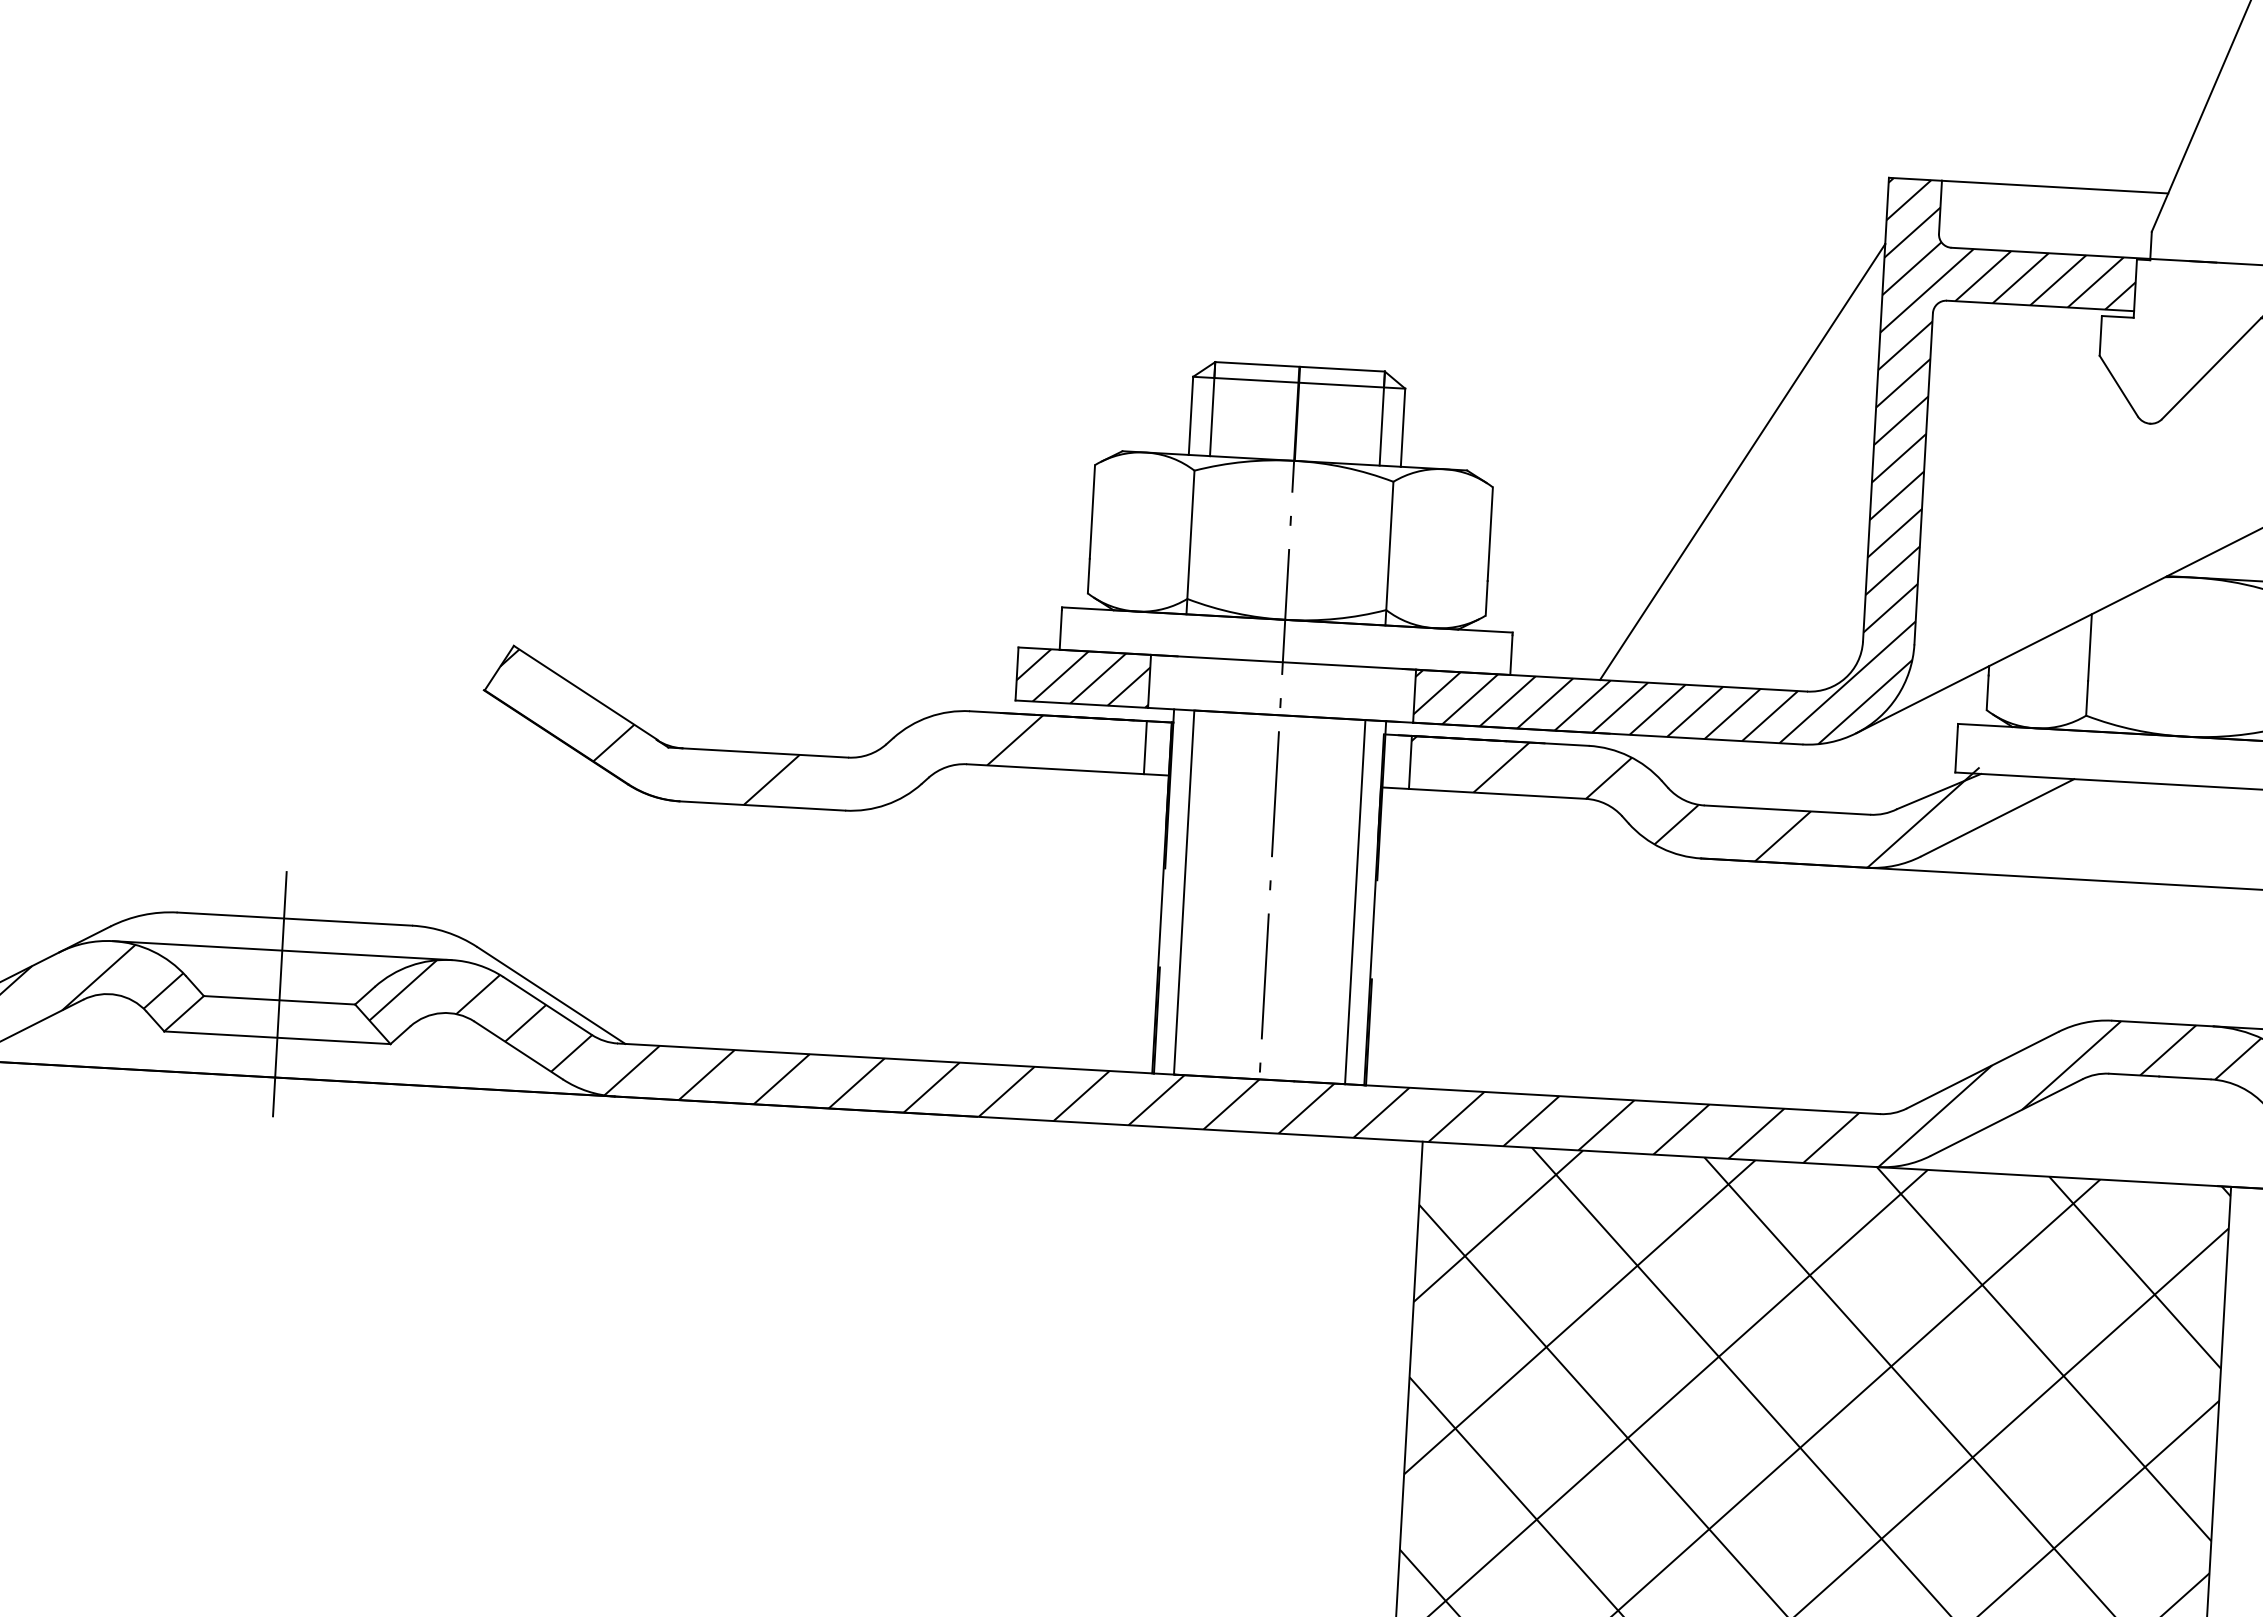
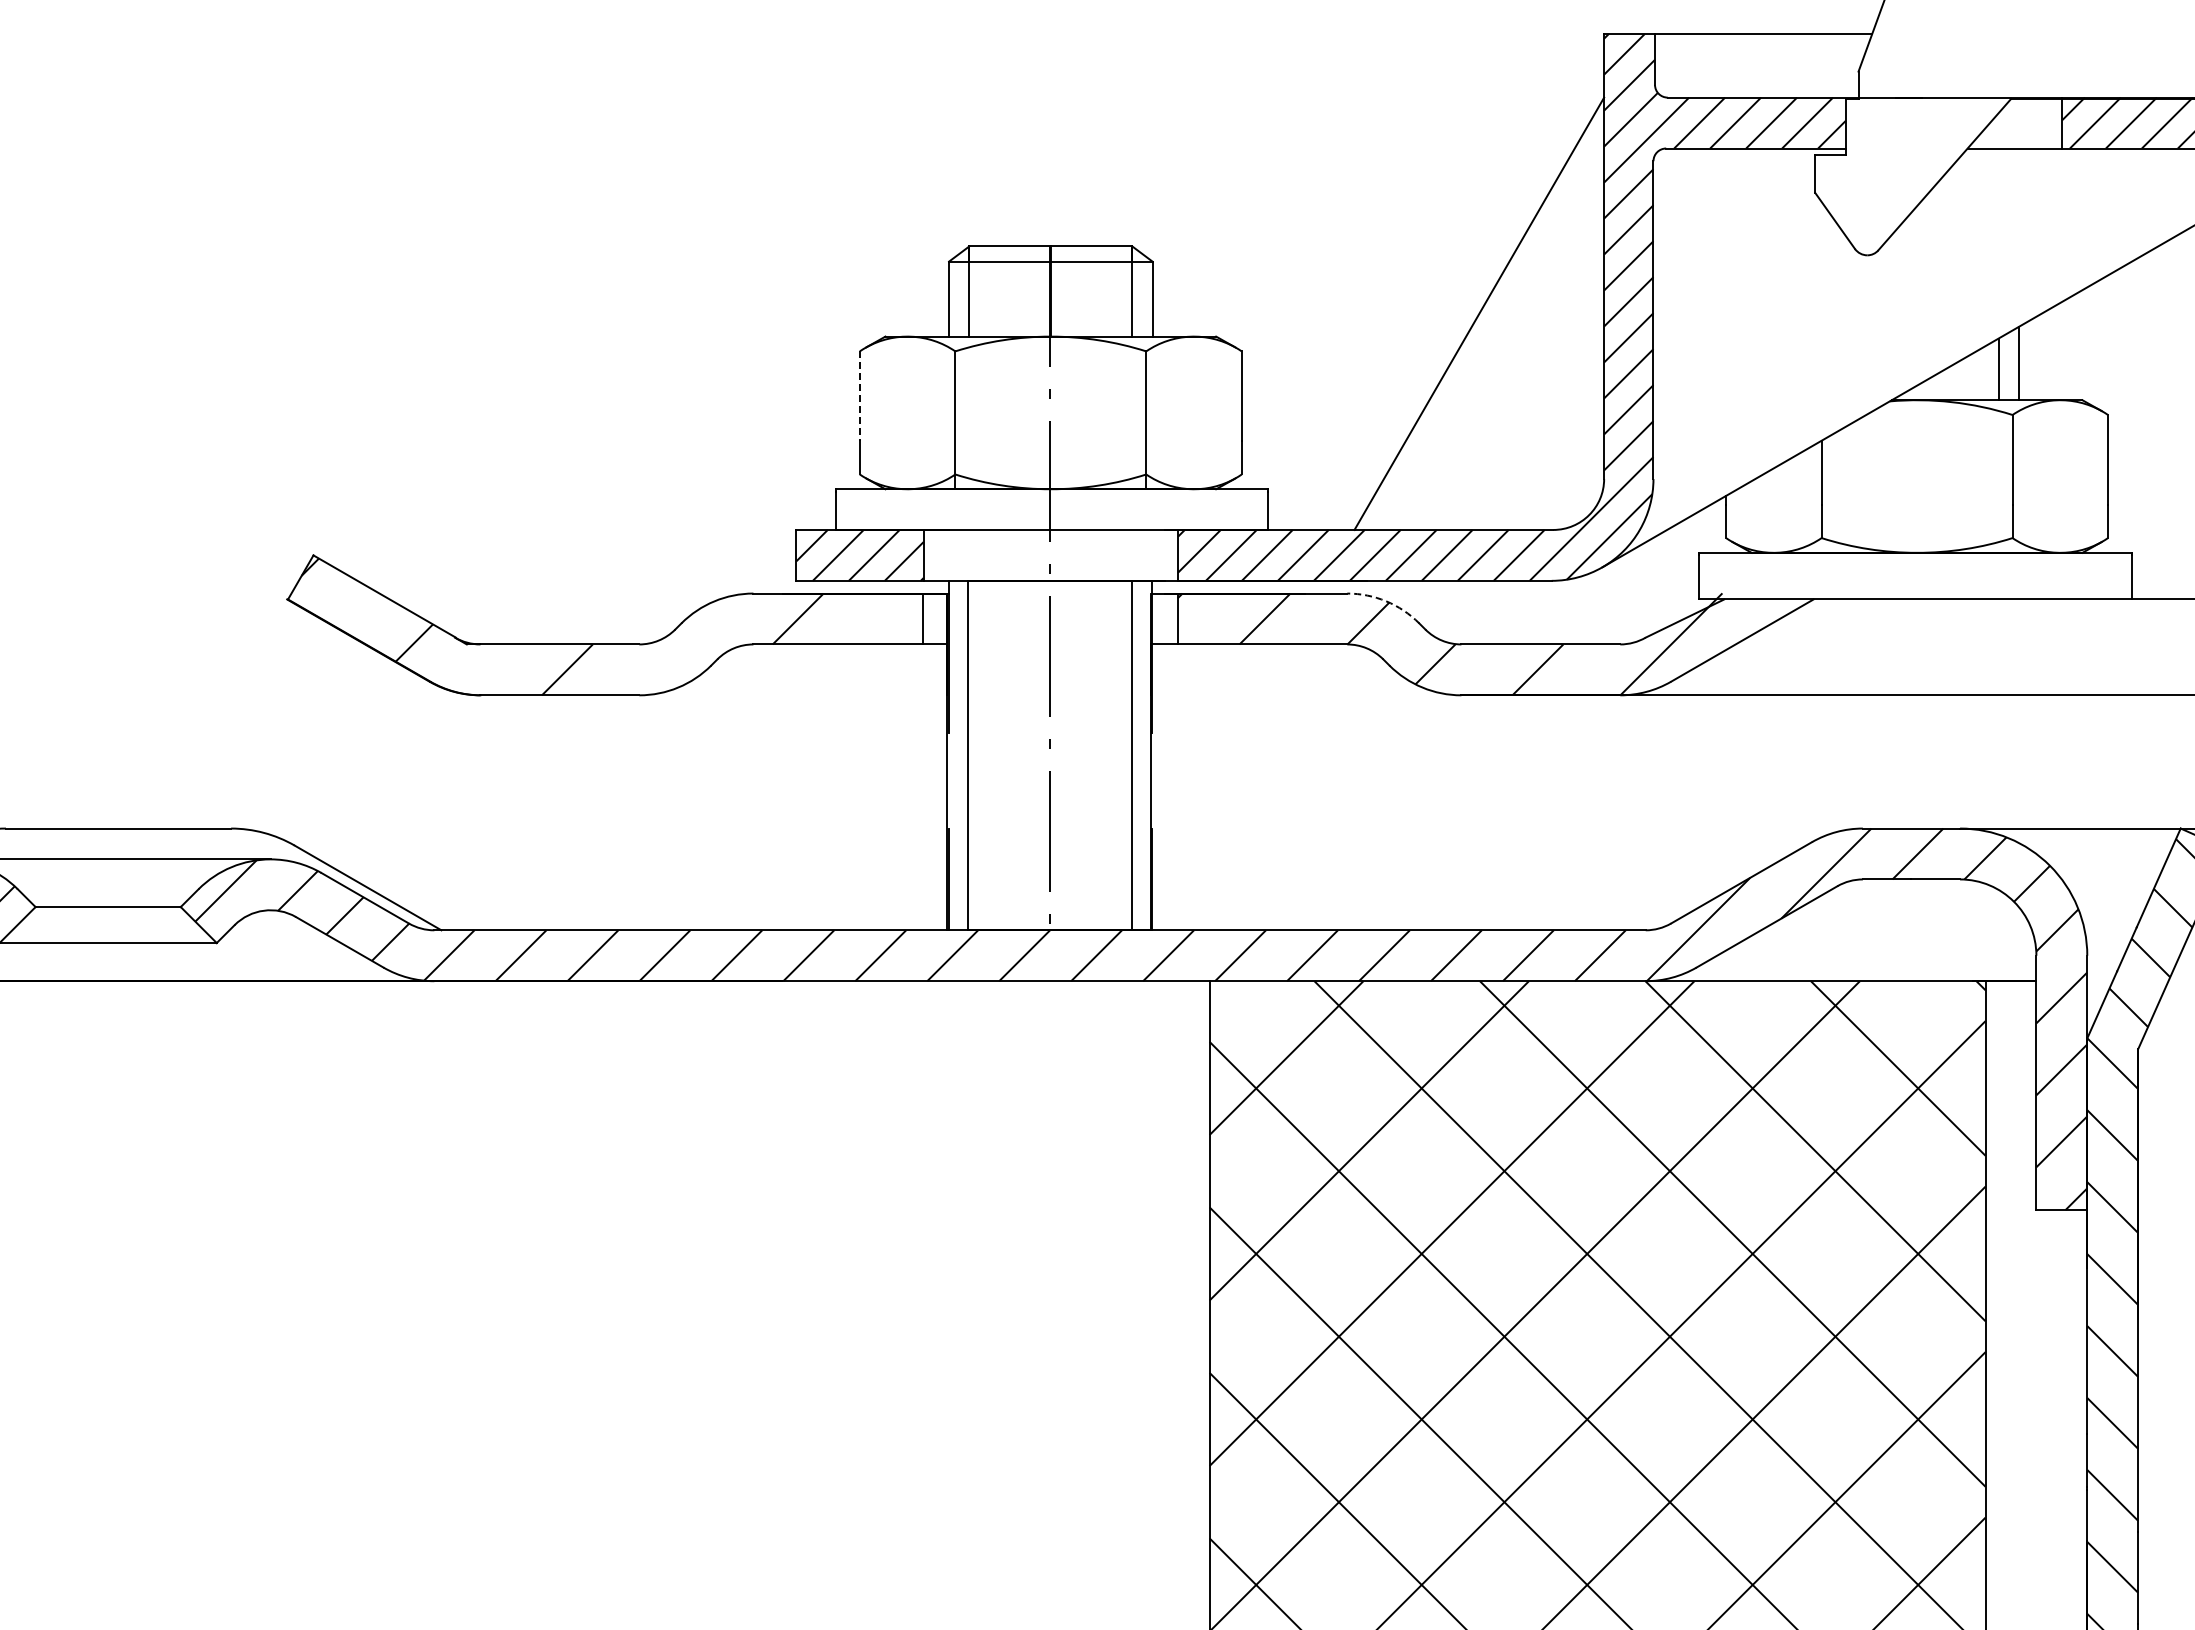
line: (1092, 512) -> (859, 396), solid -> dashed
arc: (1629, 756) -> (1386, 601), solid -> dashed
line: (280, 994) -> (108, 901), removed

